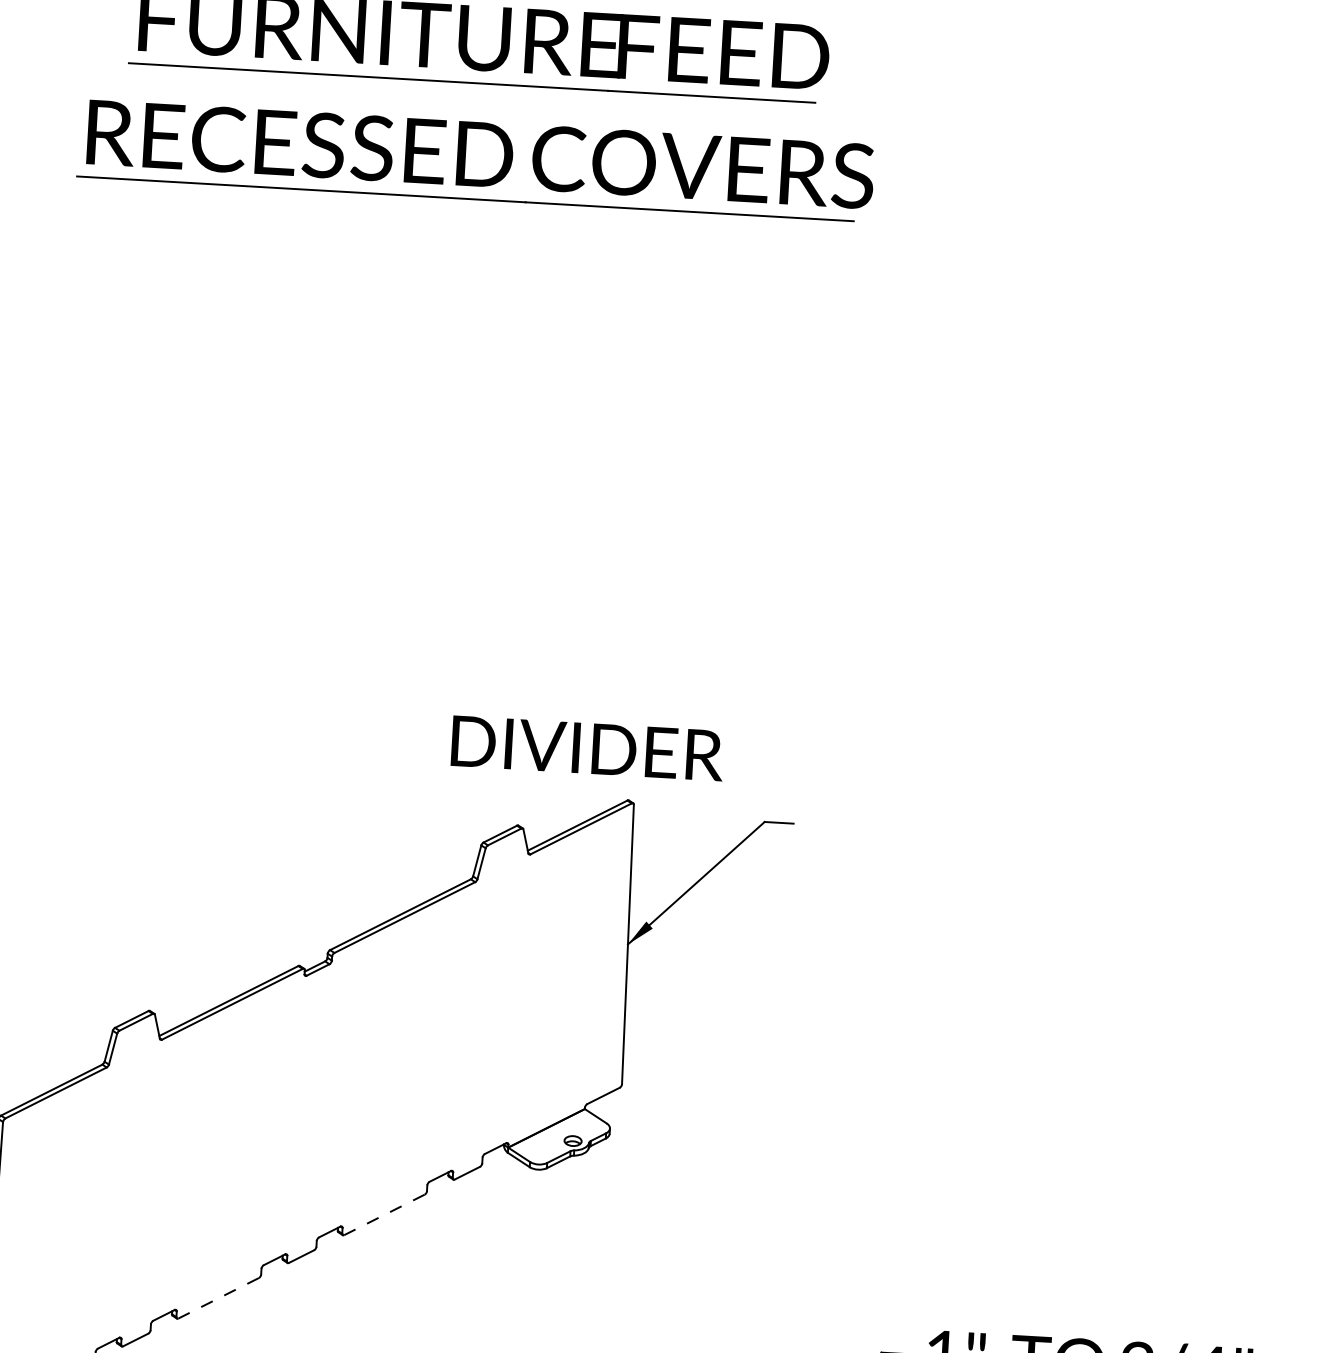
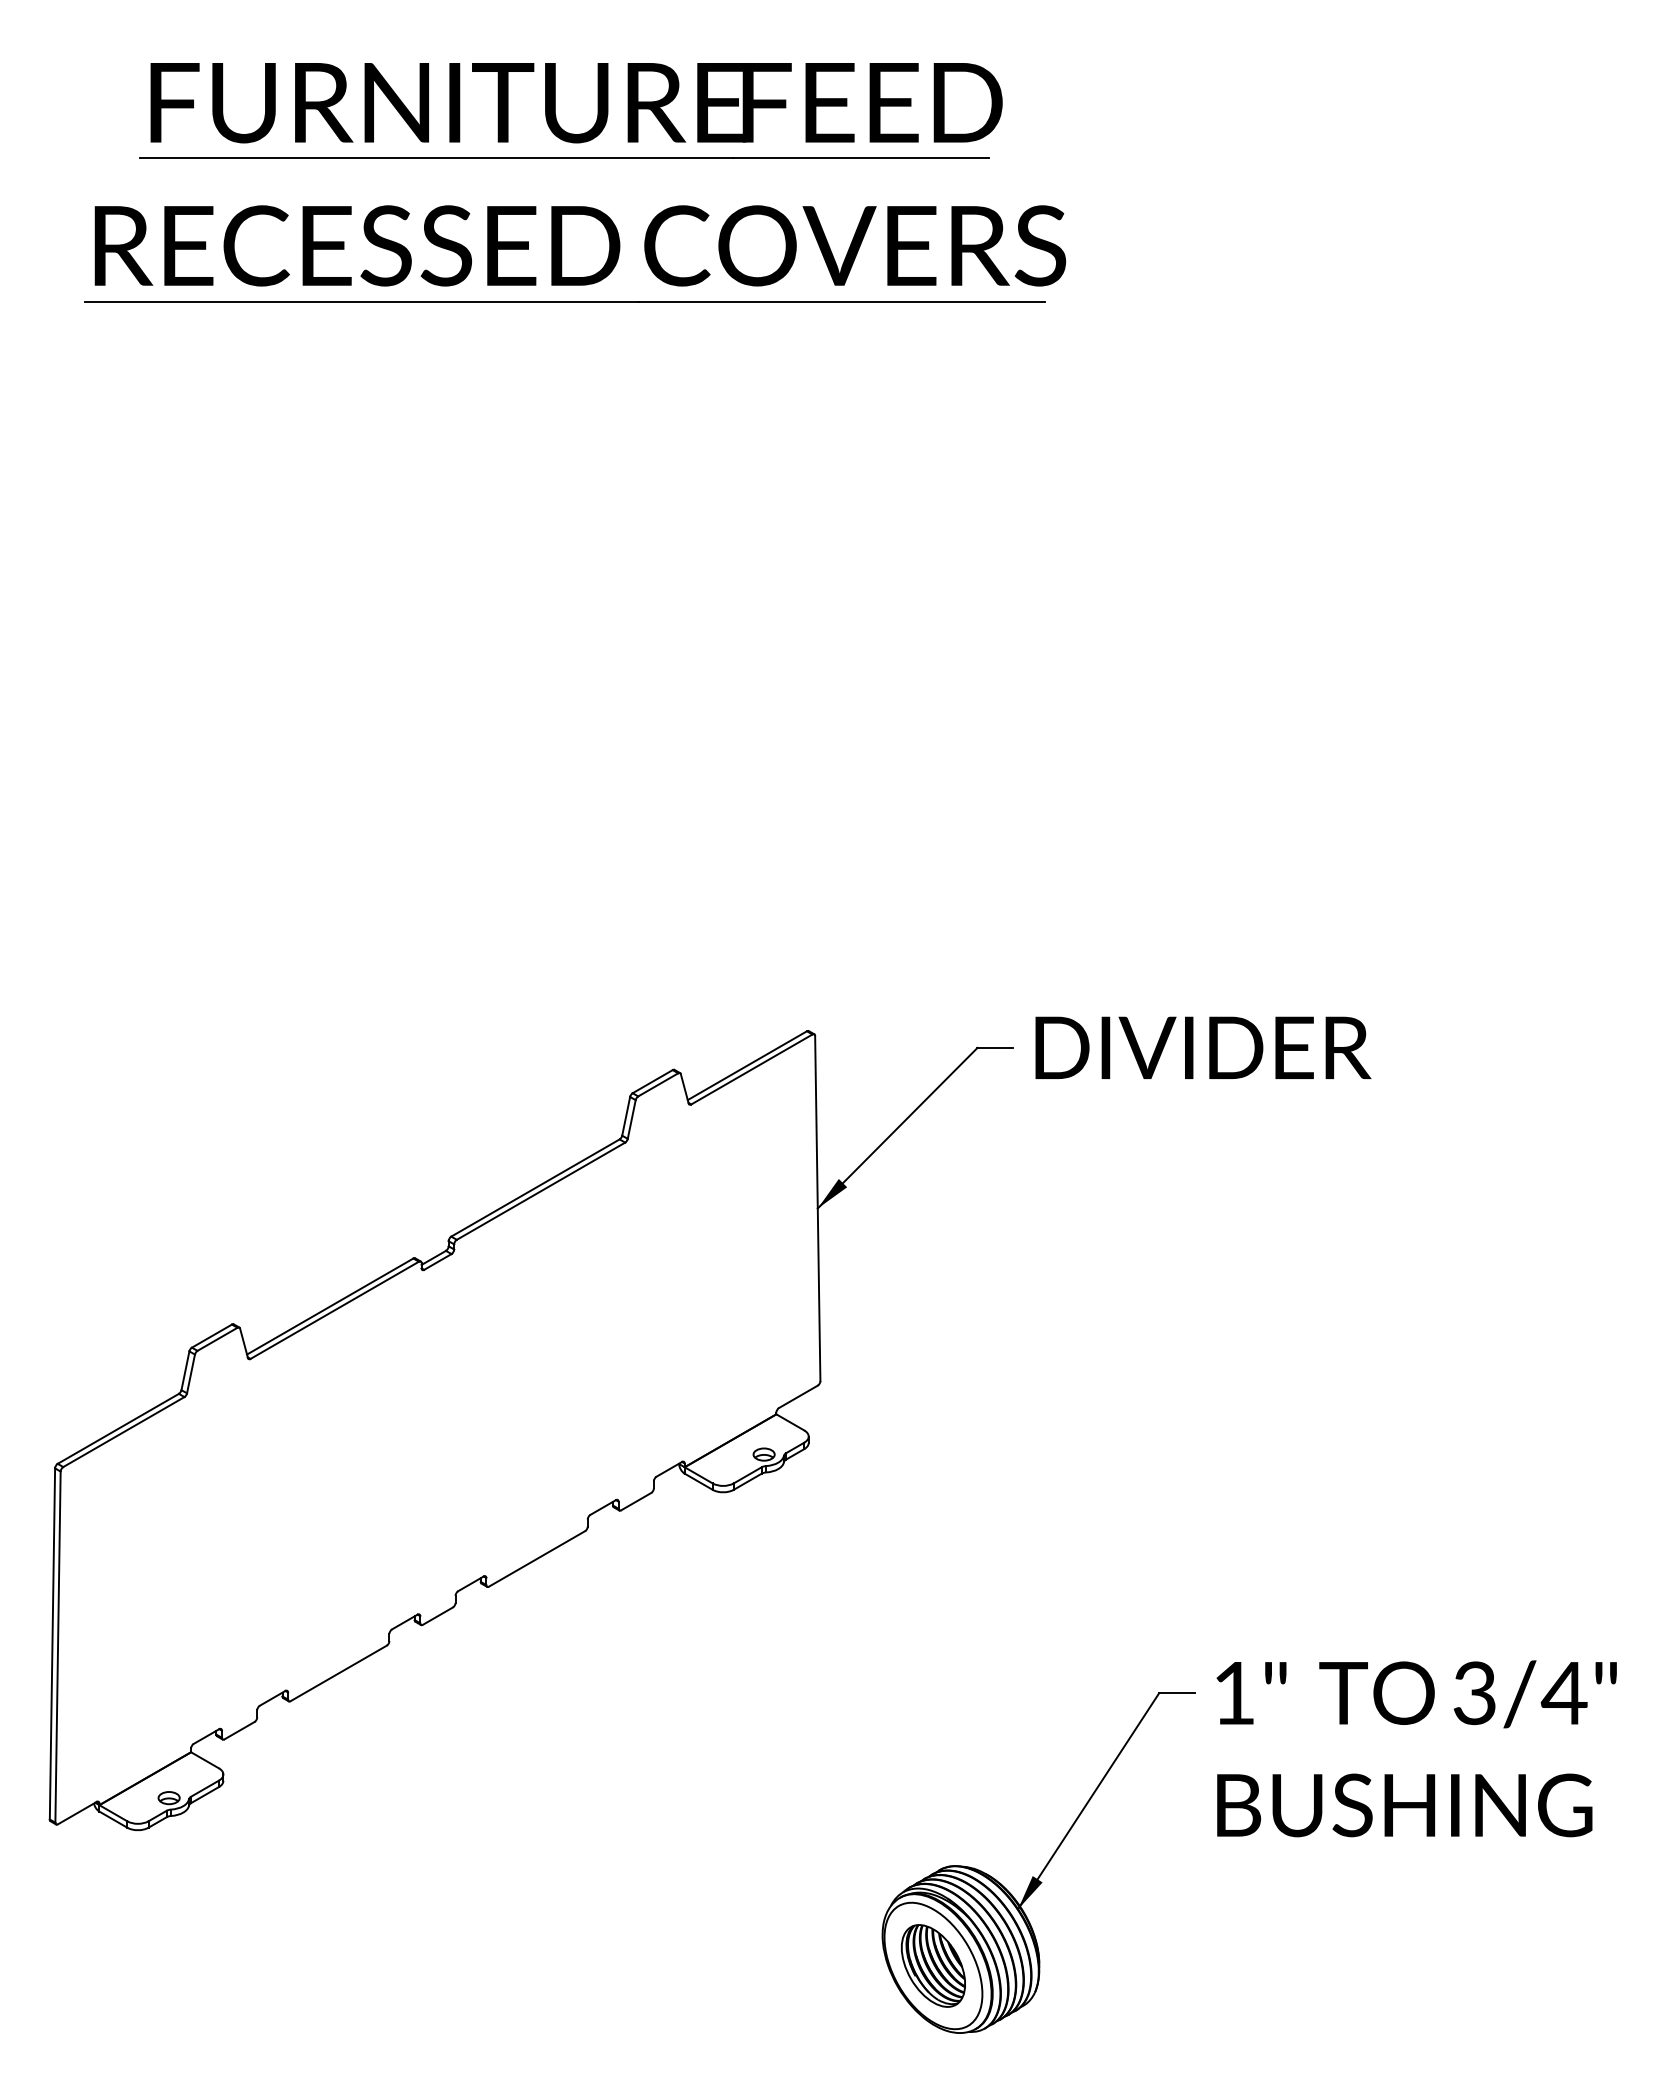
text: (587, 748) -> (1203, 1047), moved
line: (383, 1215) -> (536, 1559), dashed -> solid
line: (218, 1298) -> (338, 1673), dashed -> solid

